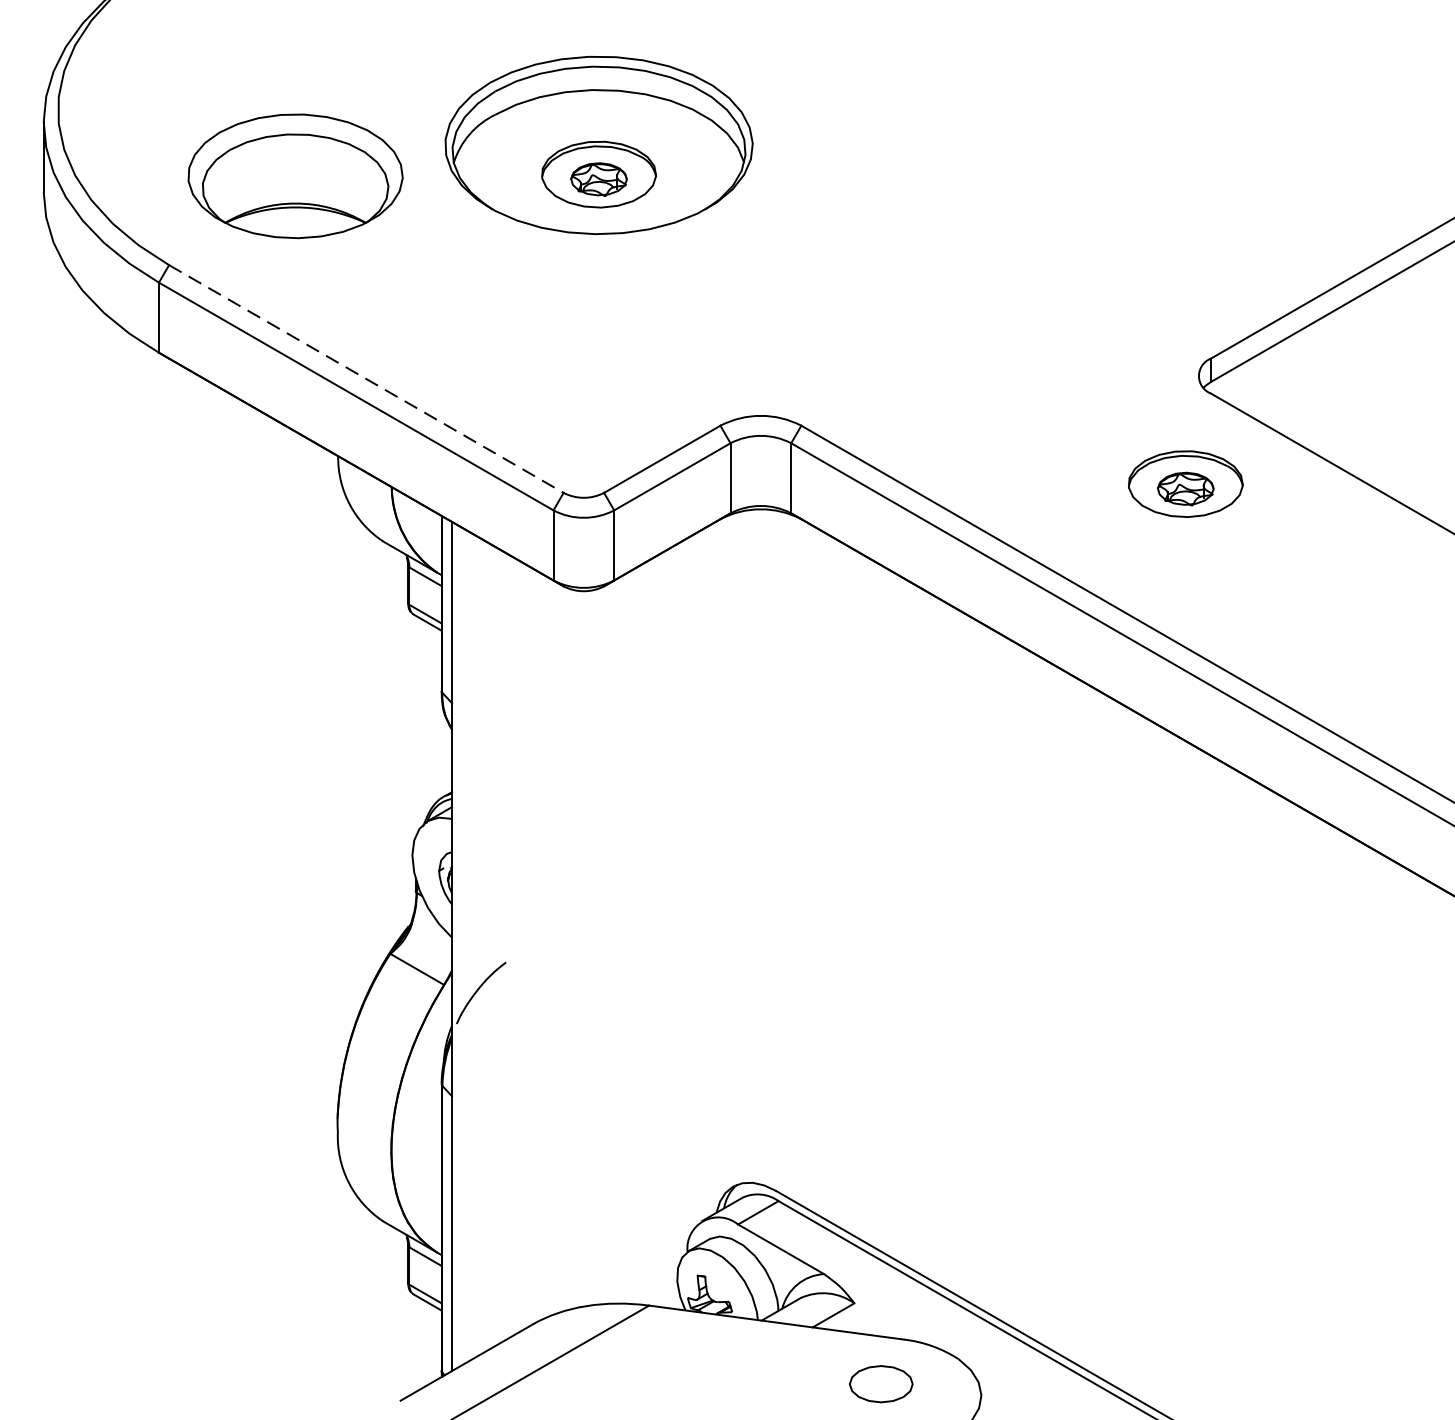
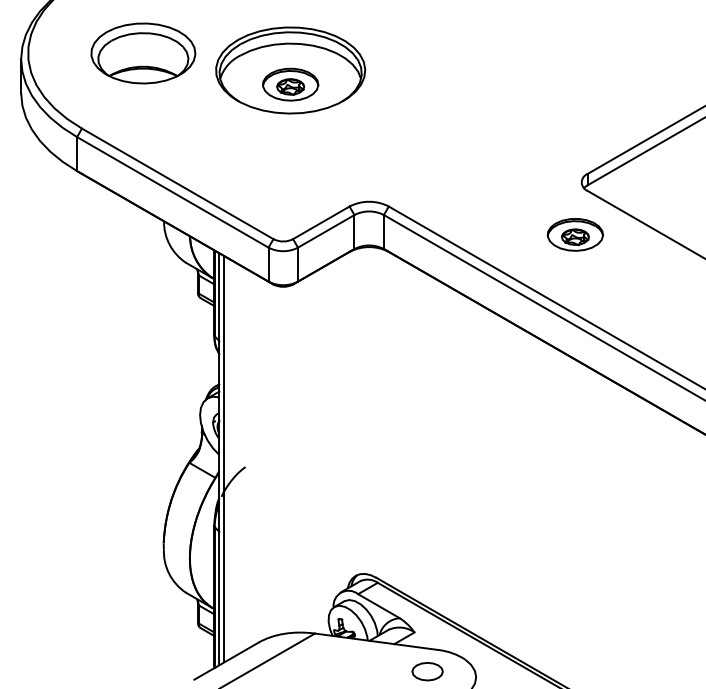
part: (295, 176) -> (143, 53), moved
line: (365, 378) -> (177, 183), dashed -> solid
line: (462, 946) -> (224, 459), added

